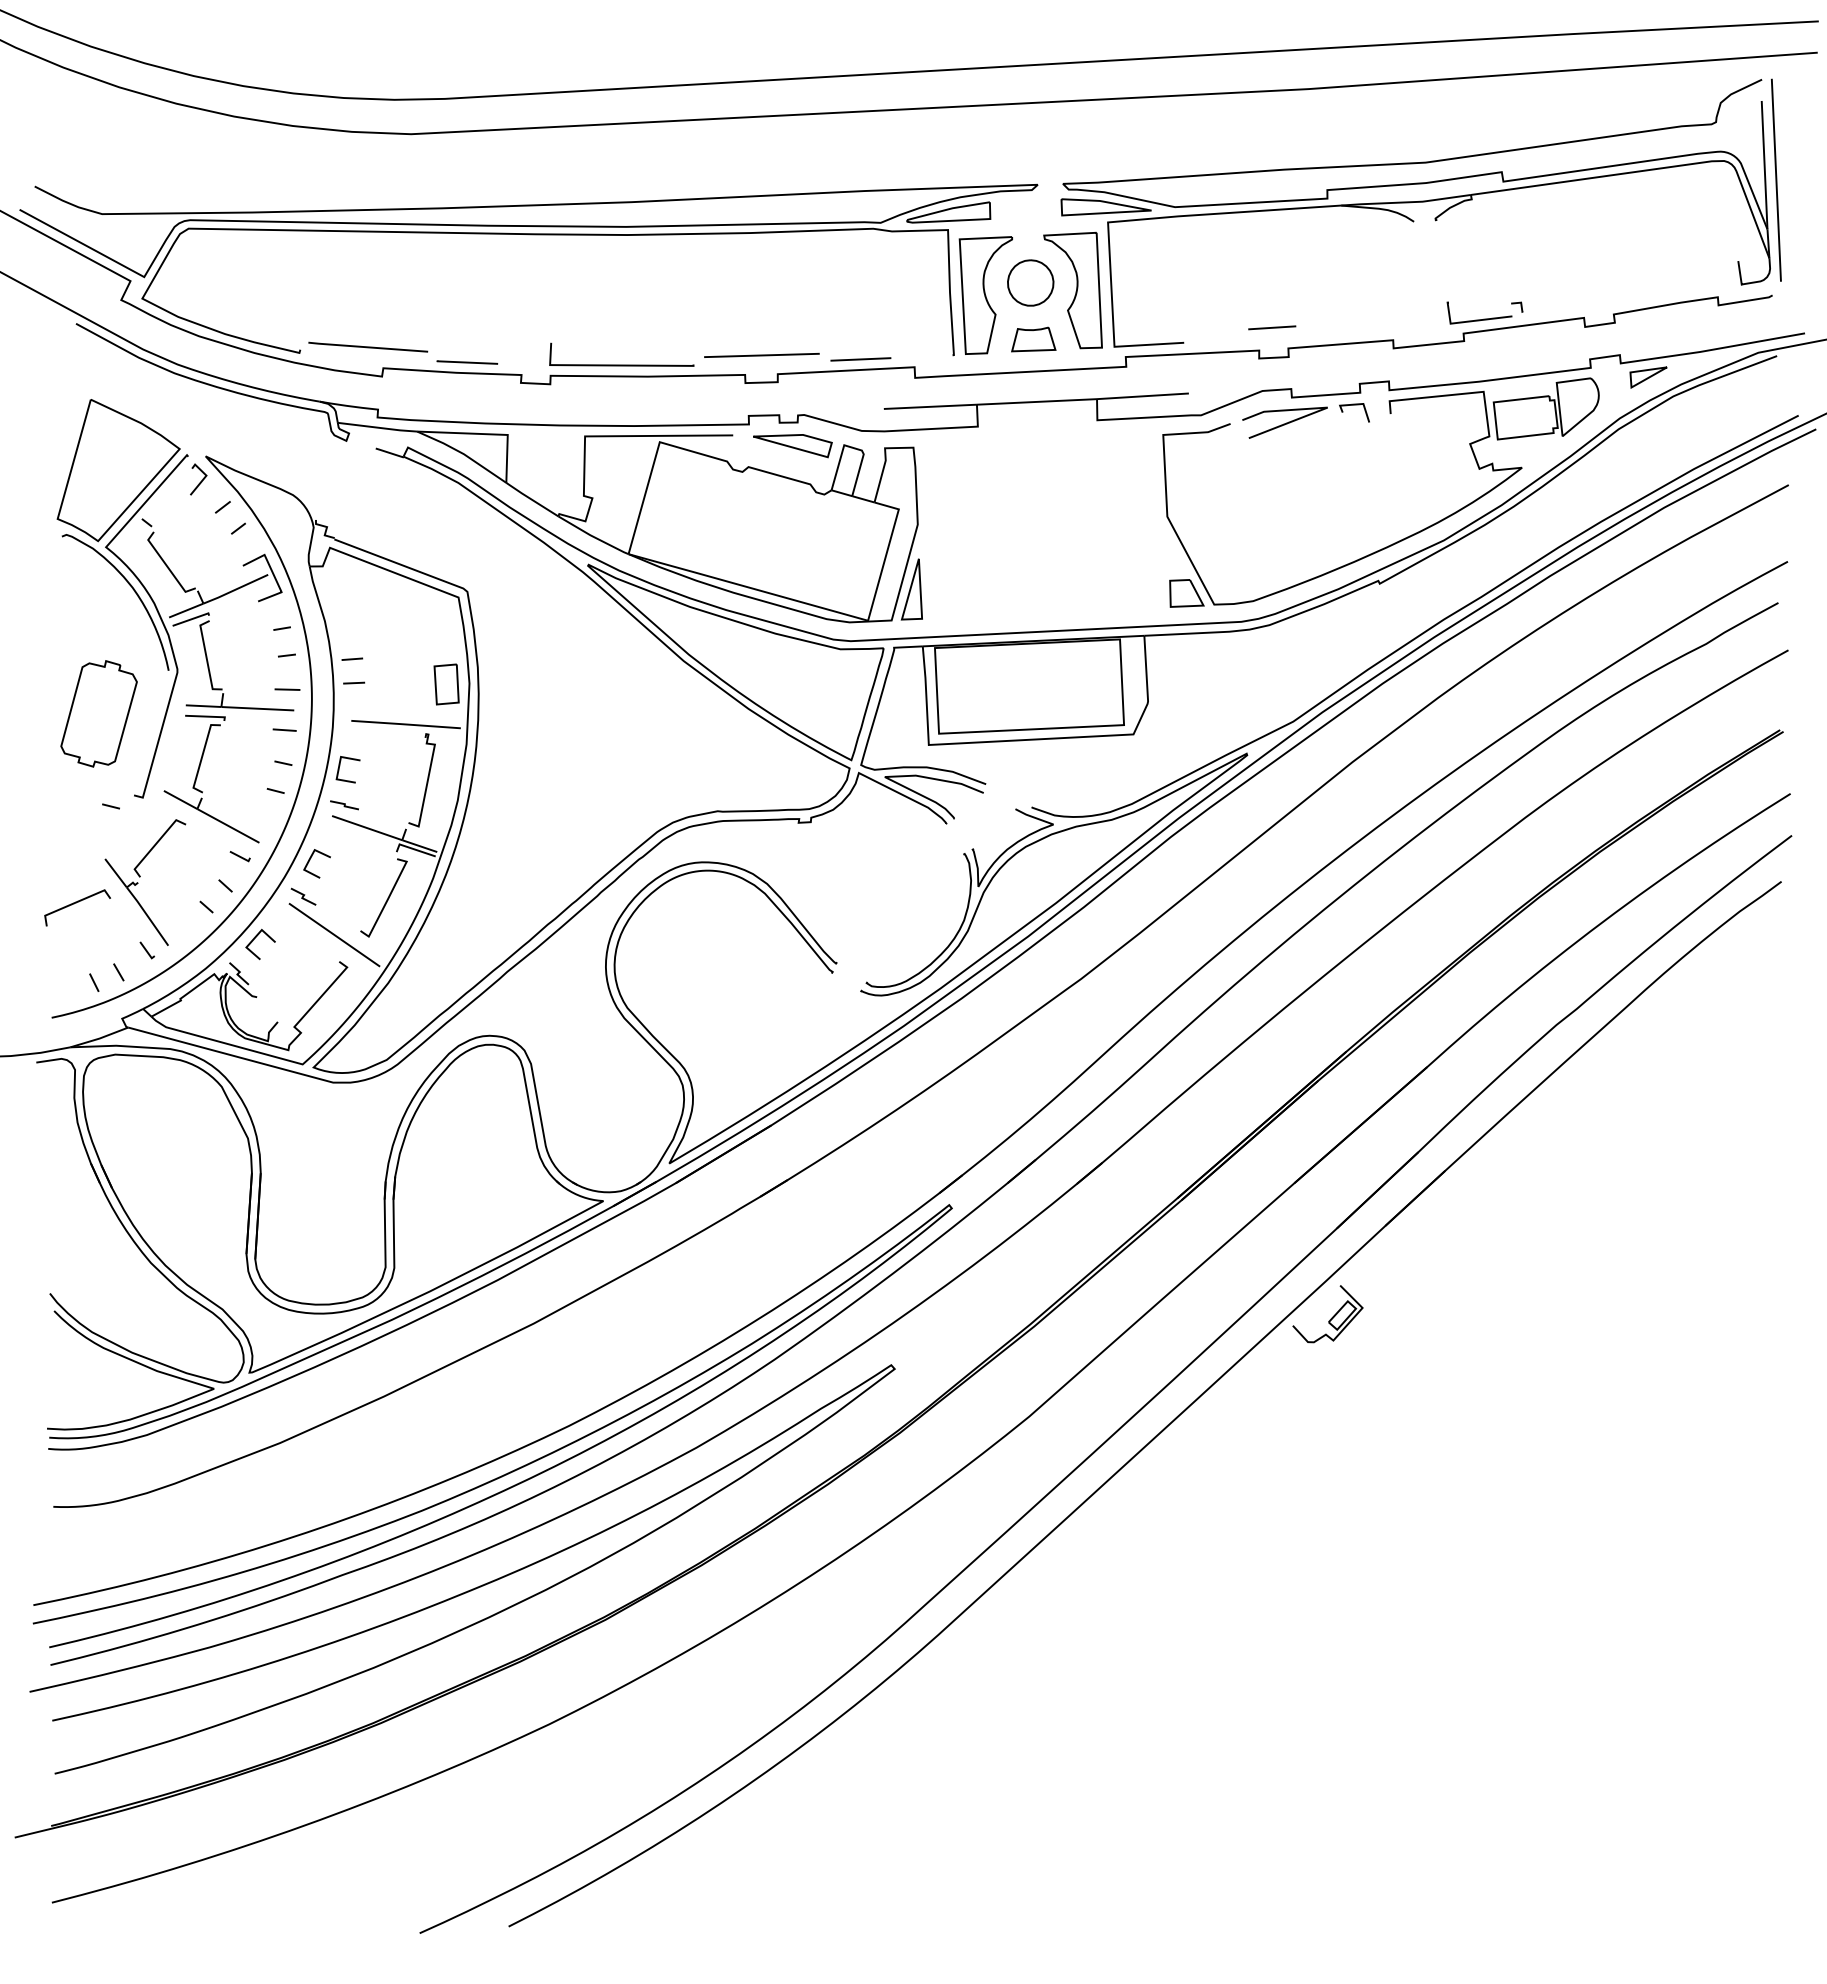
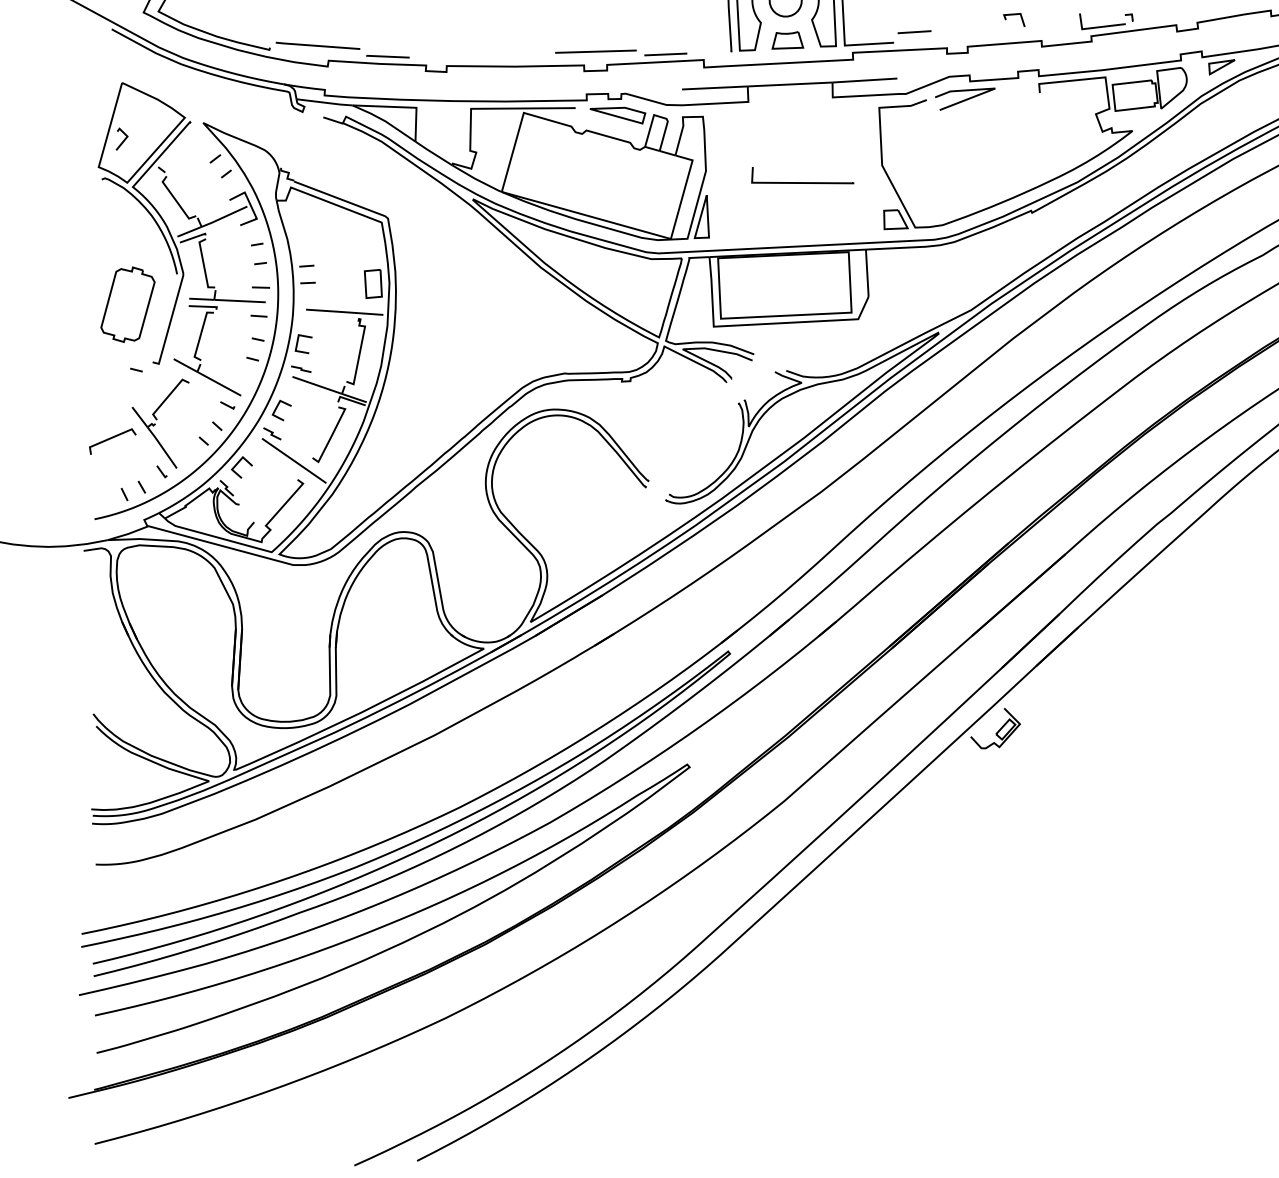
line: (1272, 327) -> (914, 31), moved
line: (621, 364) -> (802, 182), moved
line: (1354, 405) -> (1014, 15), moved
line: (200, 481) -> (123, 140), moved

